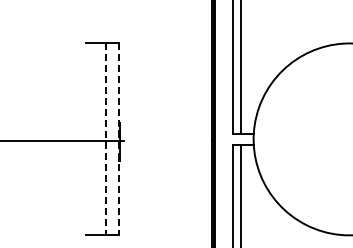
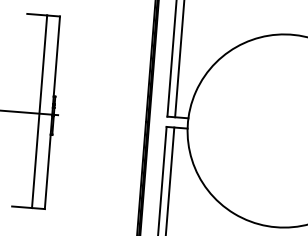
line: (105, 139) -> (39, 111), dashed -> solid
line: (118, 139) -> (52, 112), dashed -> solid

